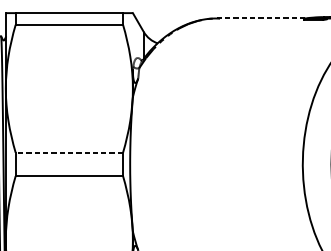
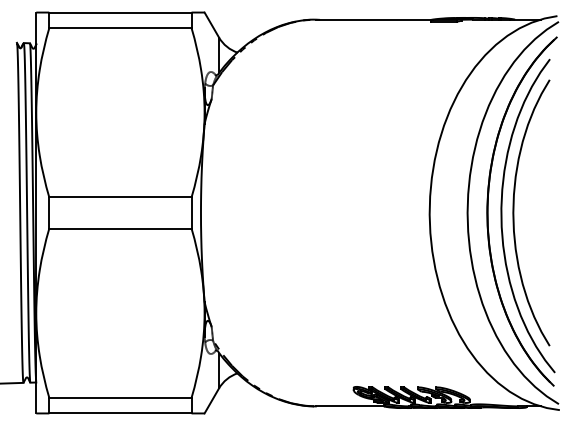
line: (260, 18) -> (373, 19), dashed -> solid
line: (68, 152) -> (119, 197), dashed -> solid

